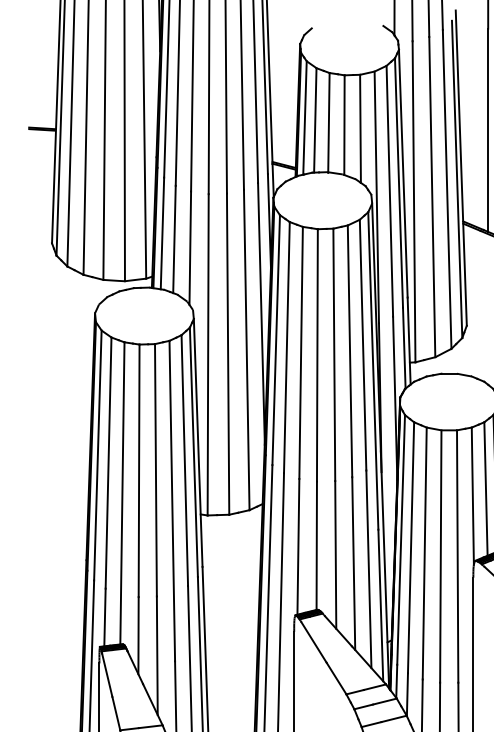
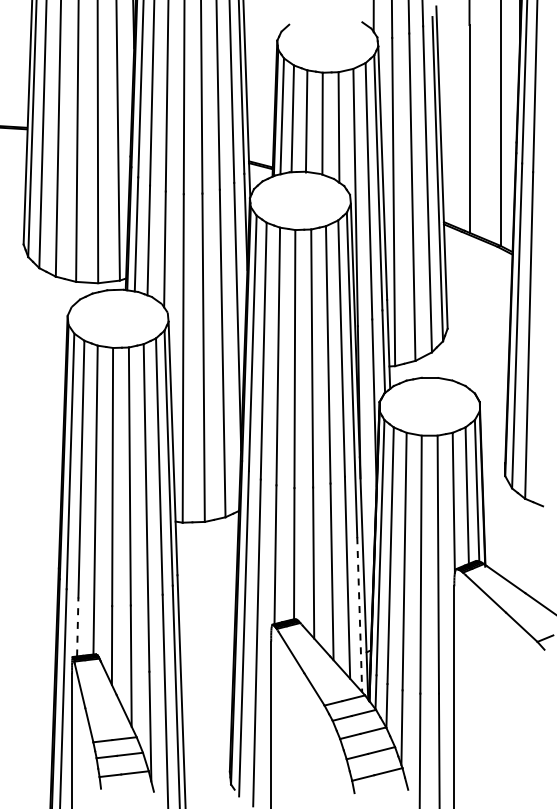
line: (380, 605) -> (359, 614), solid -> dashed
line: (104, 617) -> (77, 626), solid -> dashed

